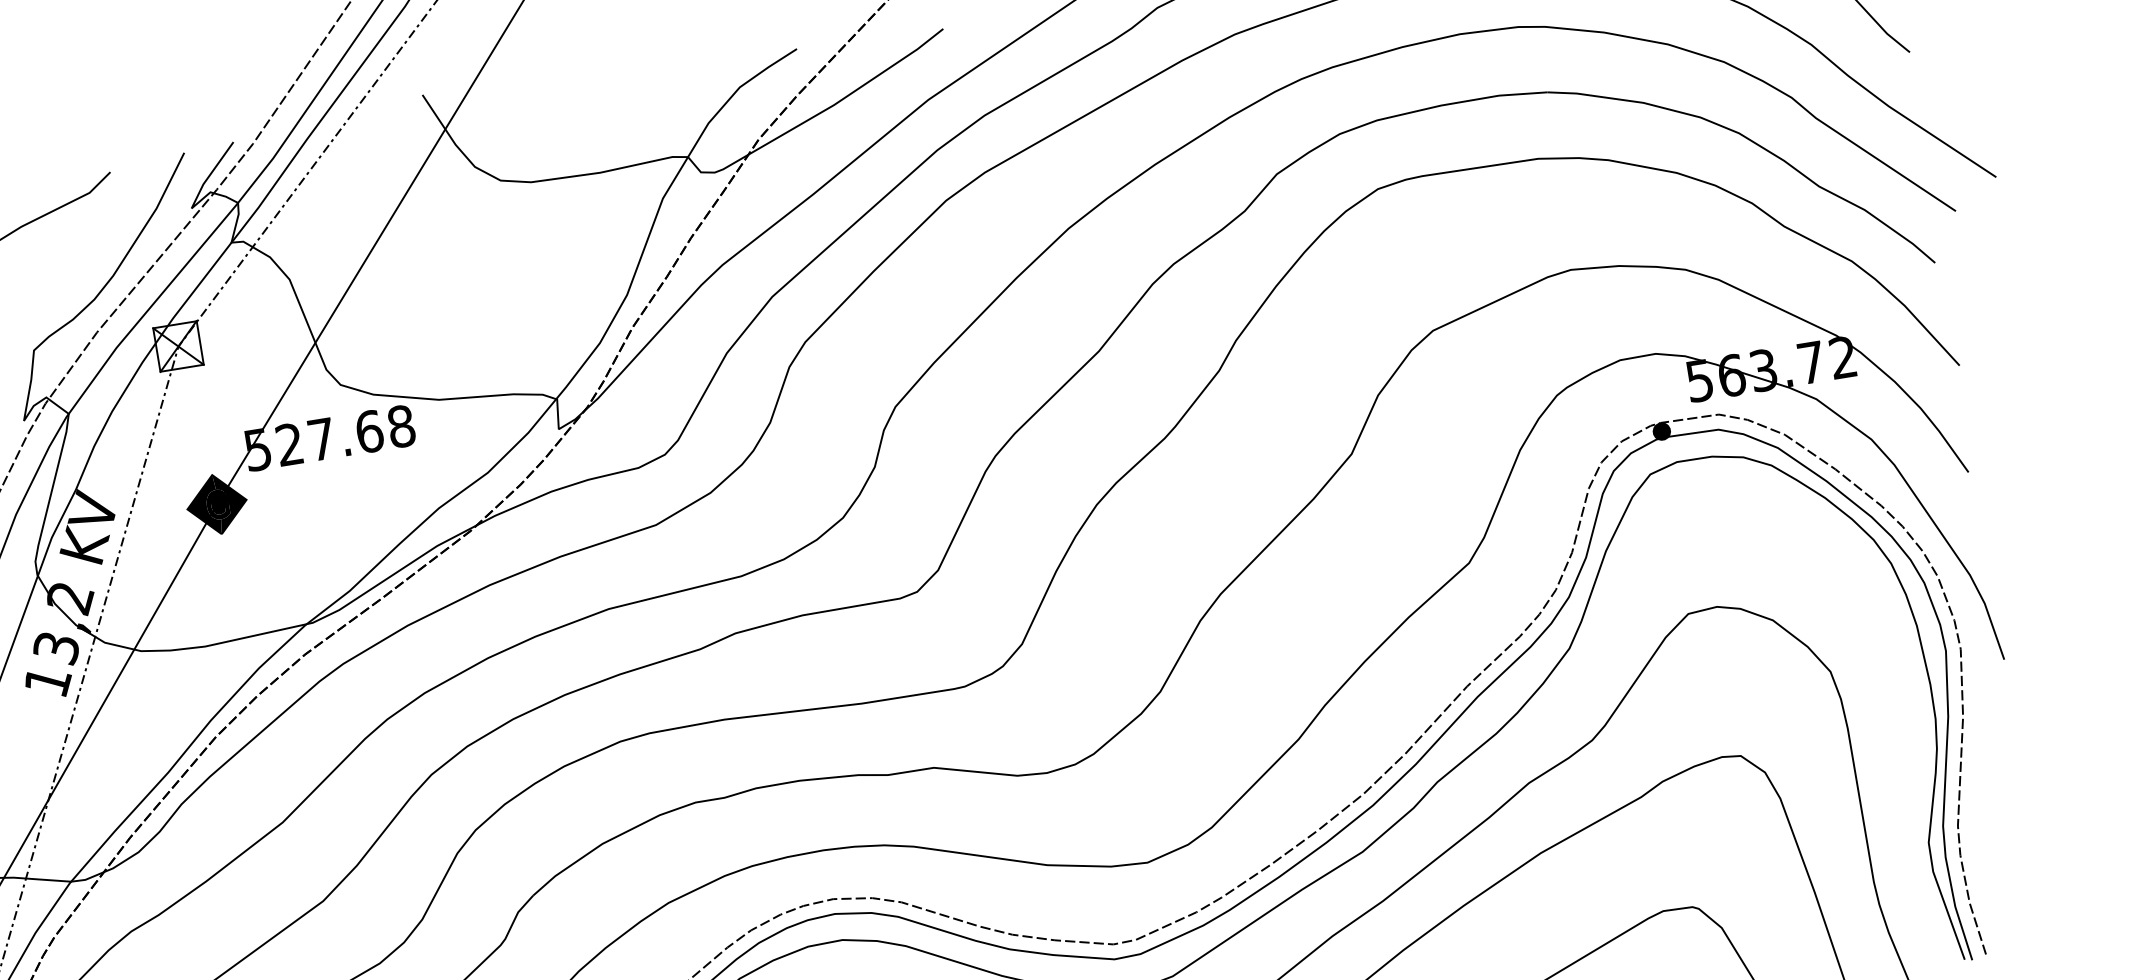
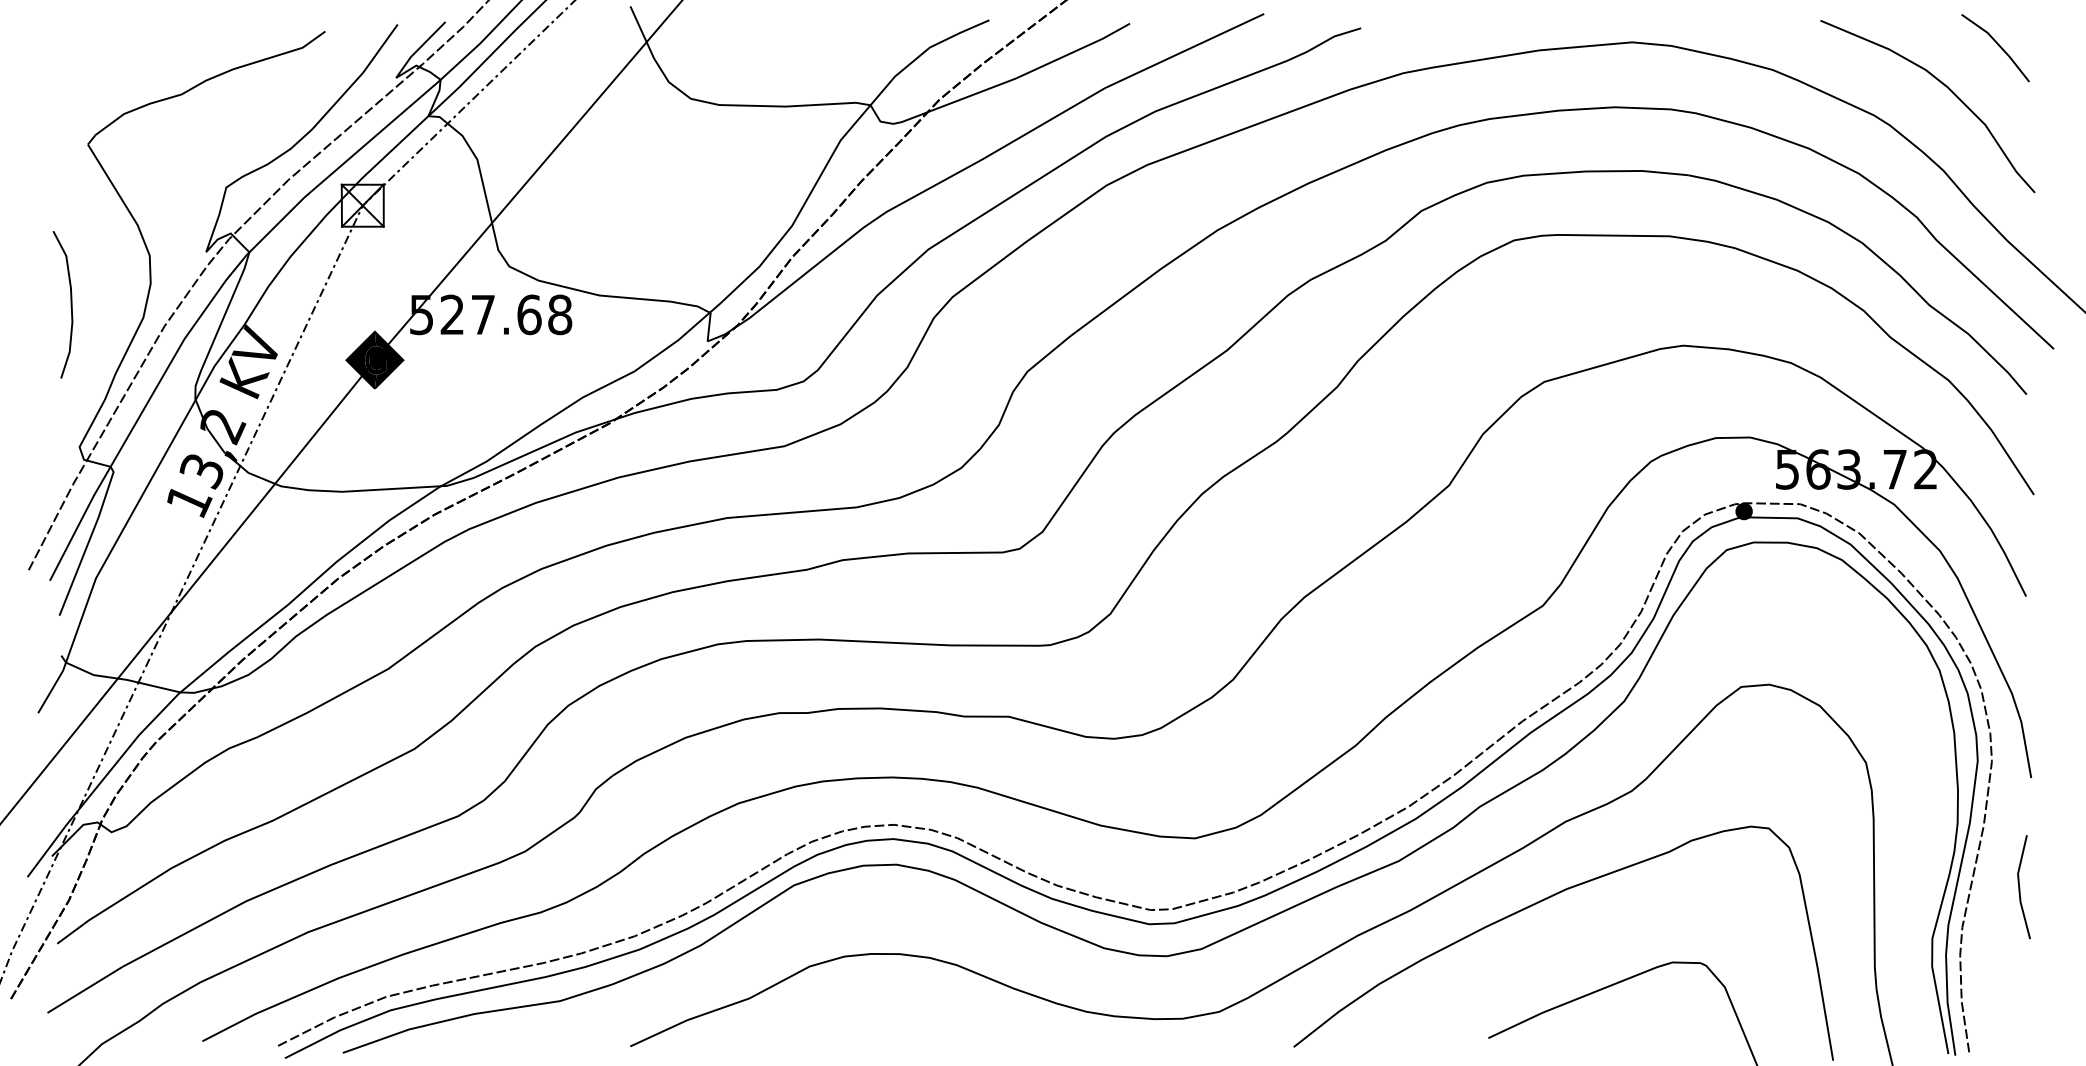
line: (2011, 774) -> (2020, 887), added

